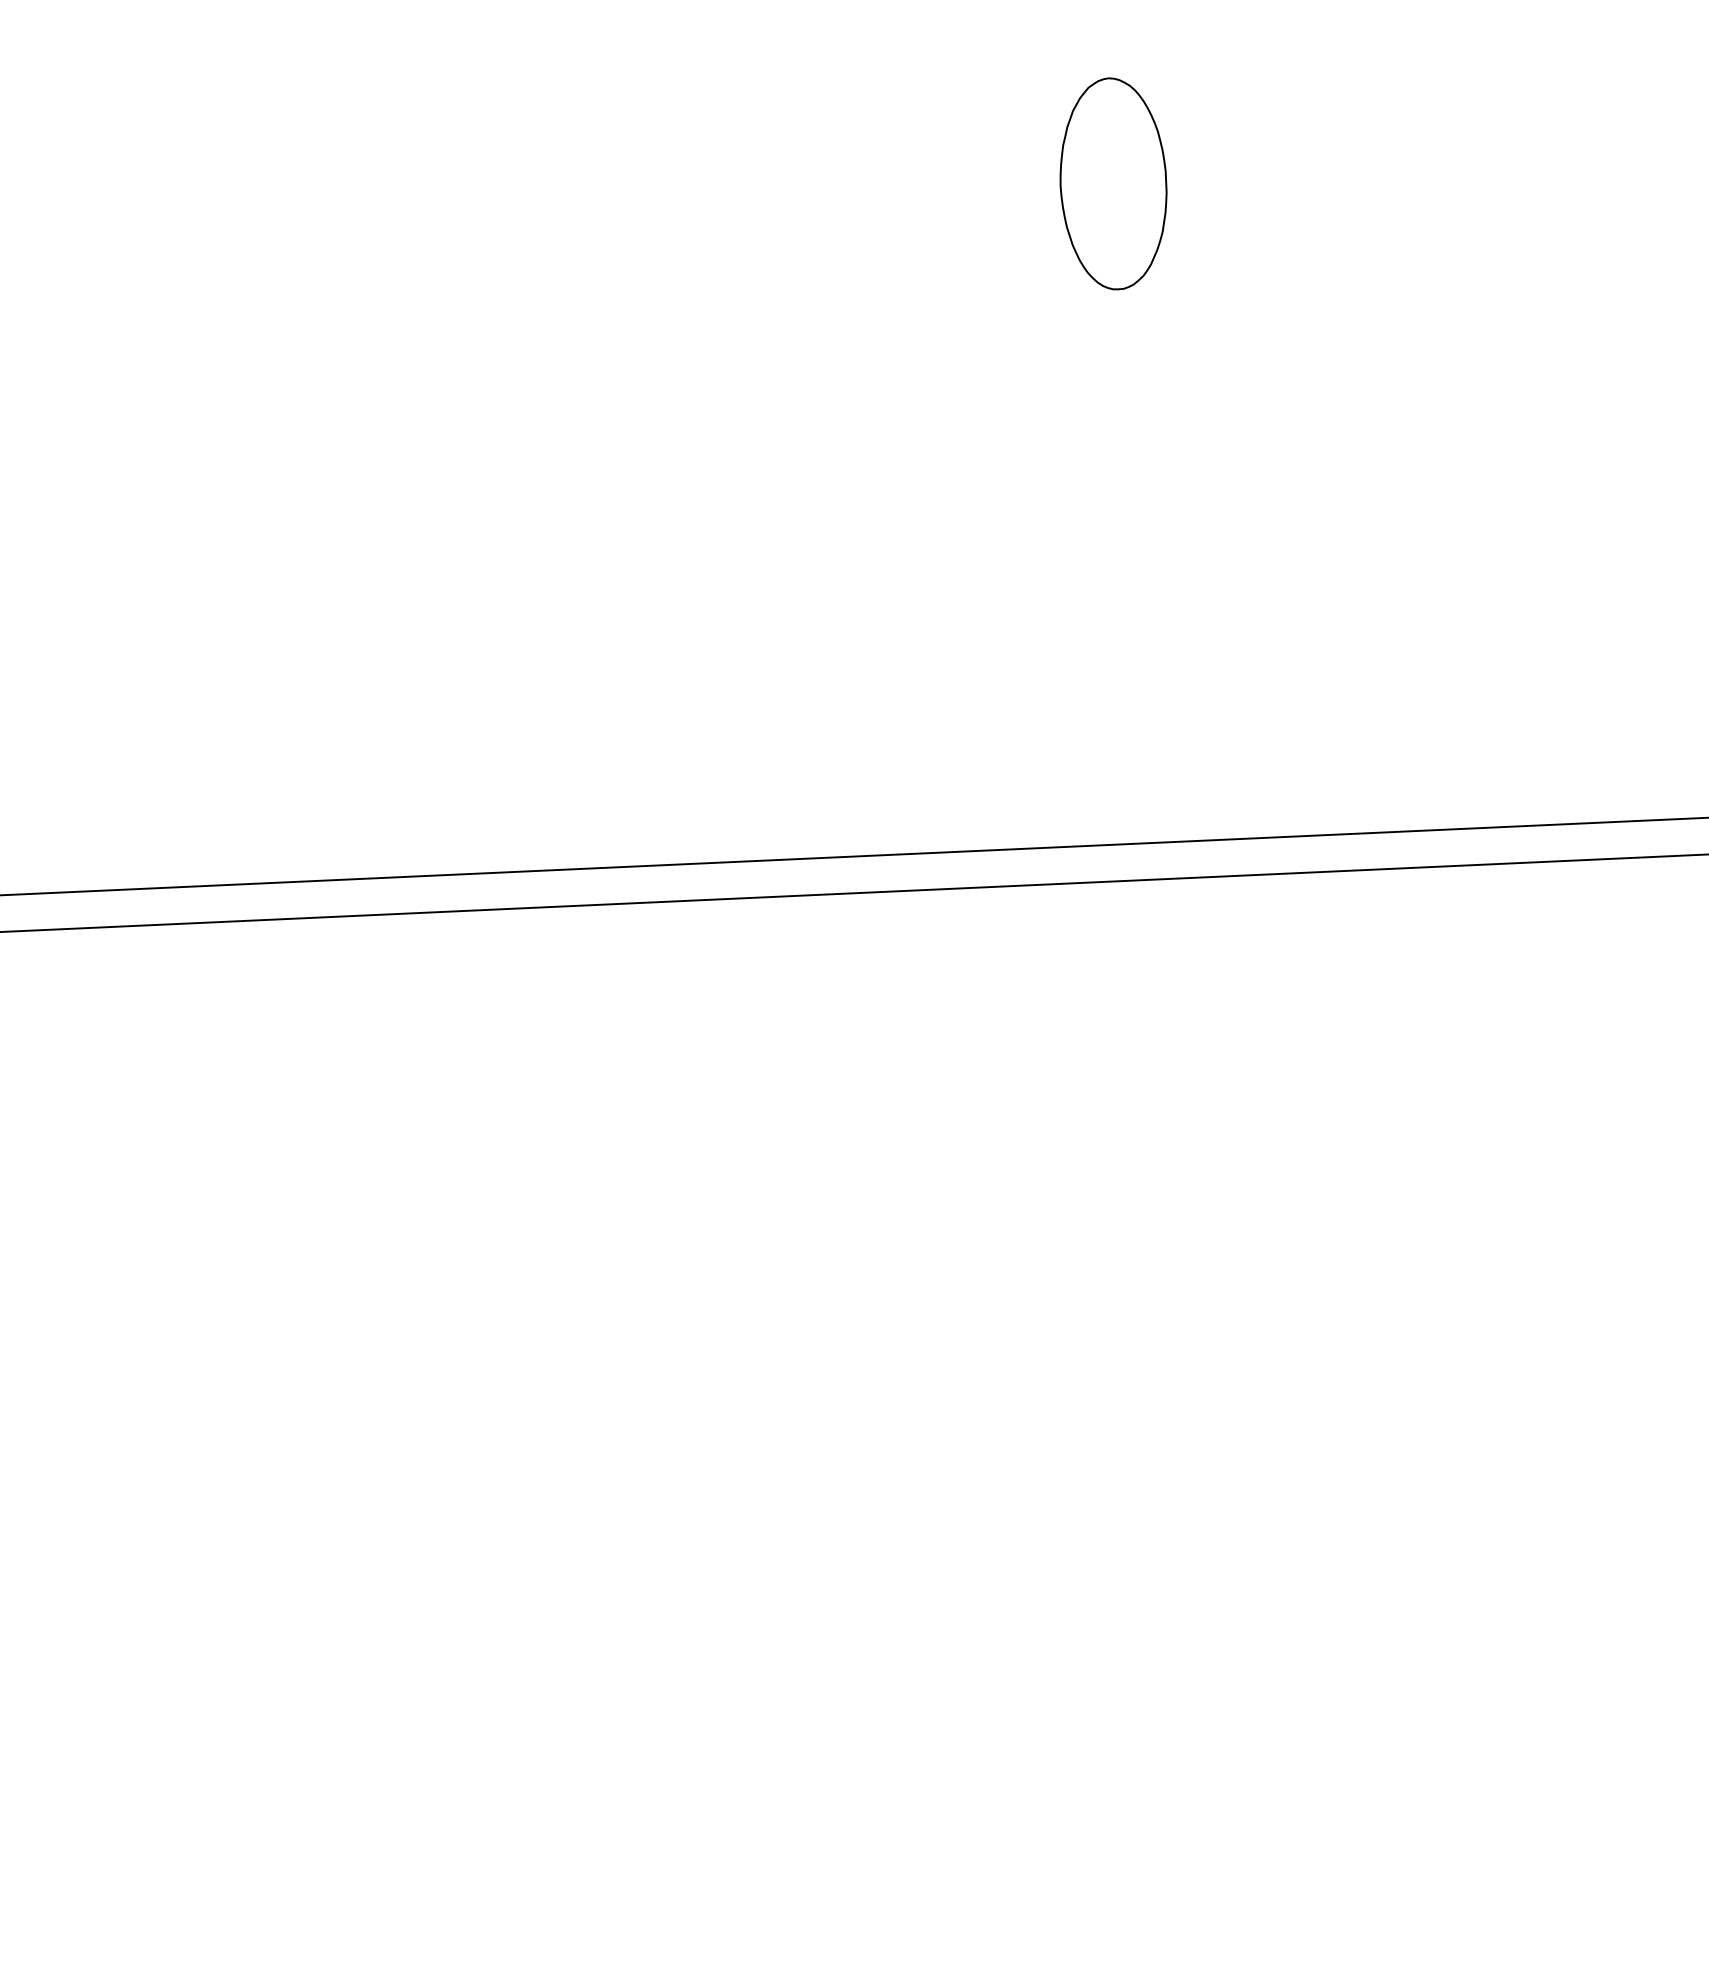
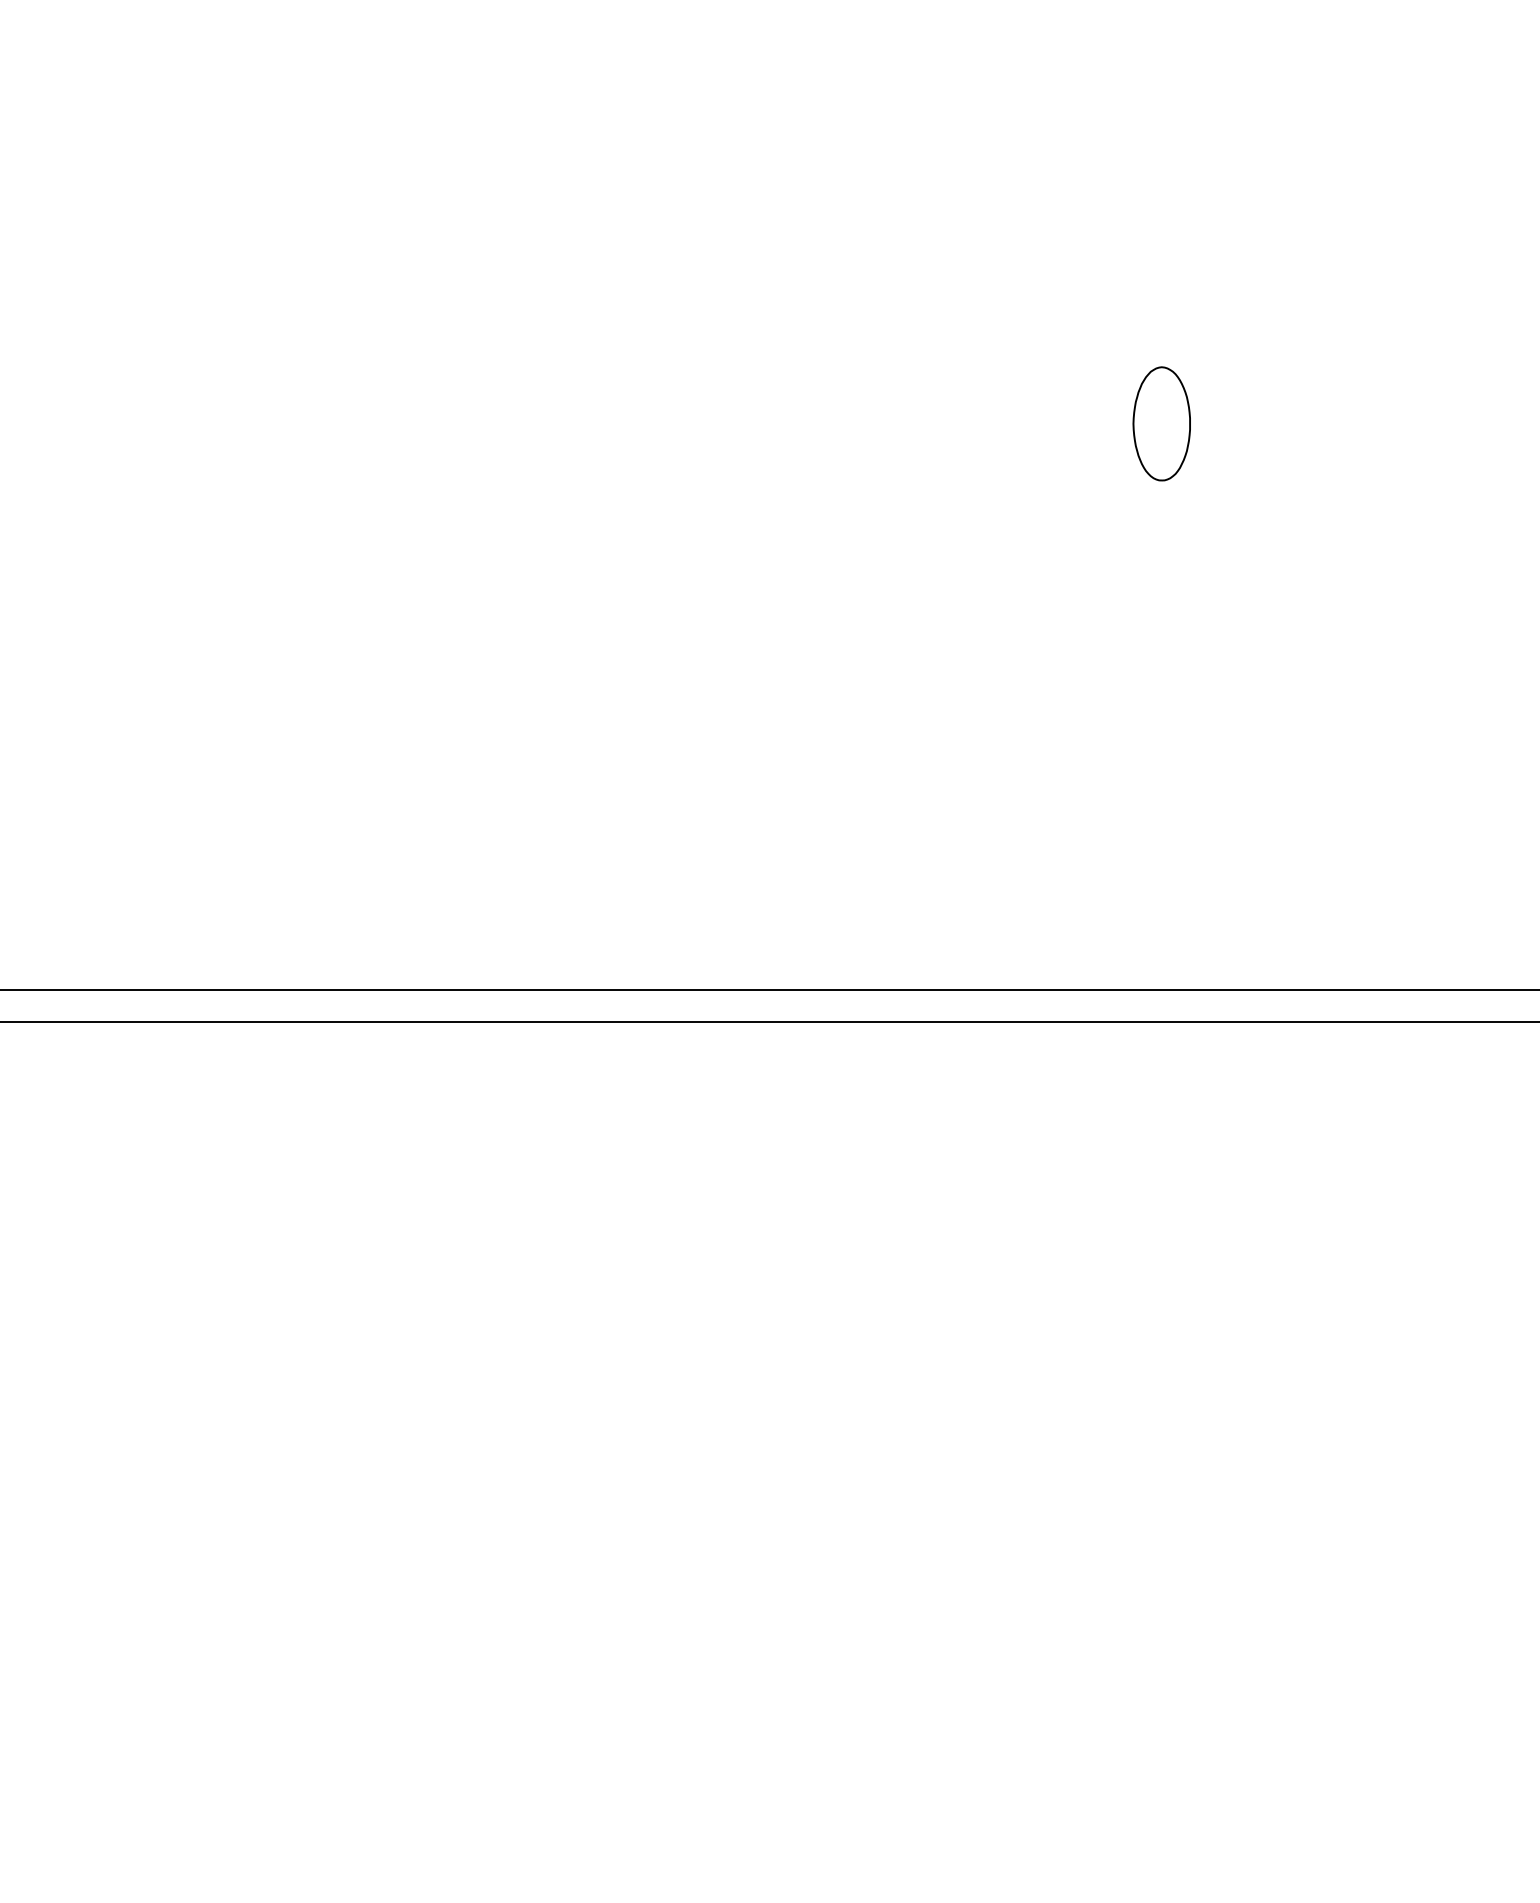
part: (1112, 183) -> (1161, 423), size x0.62

